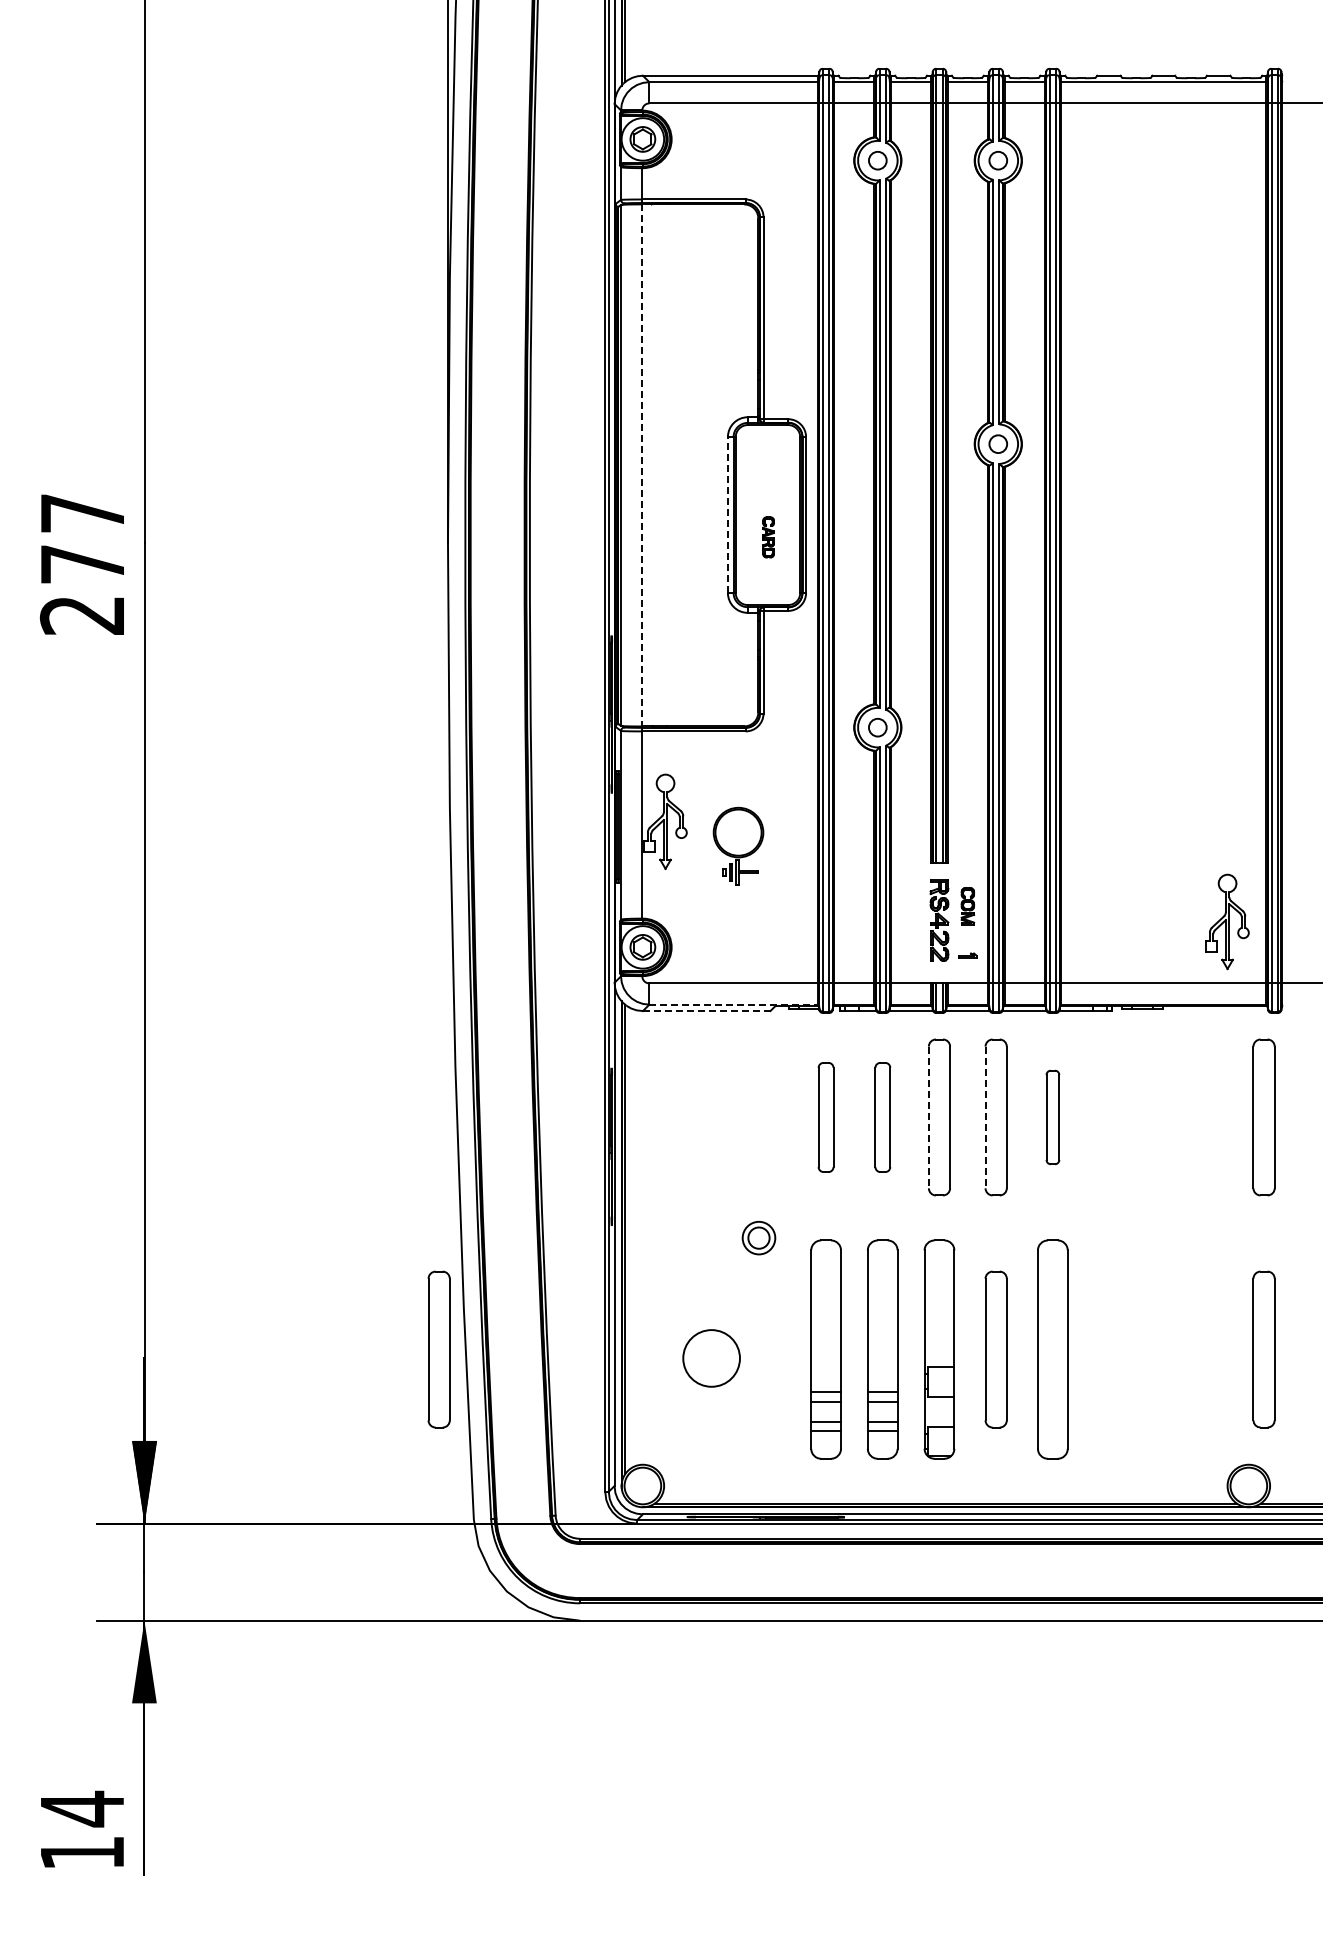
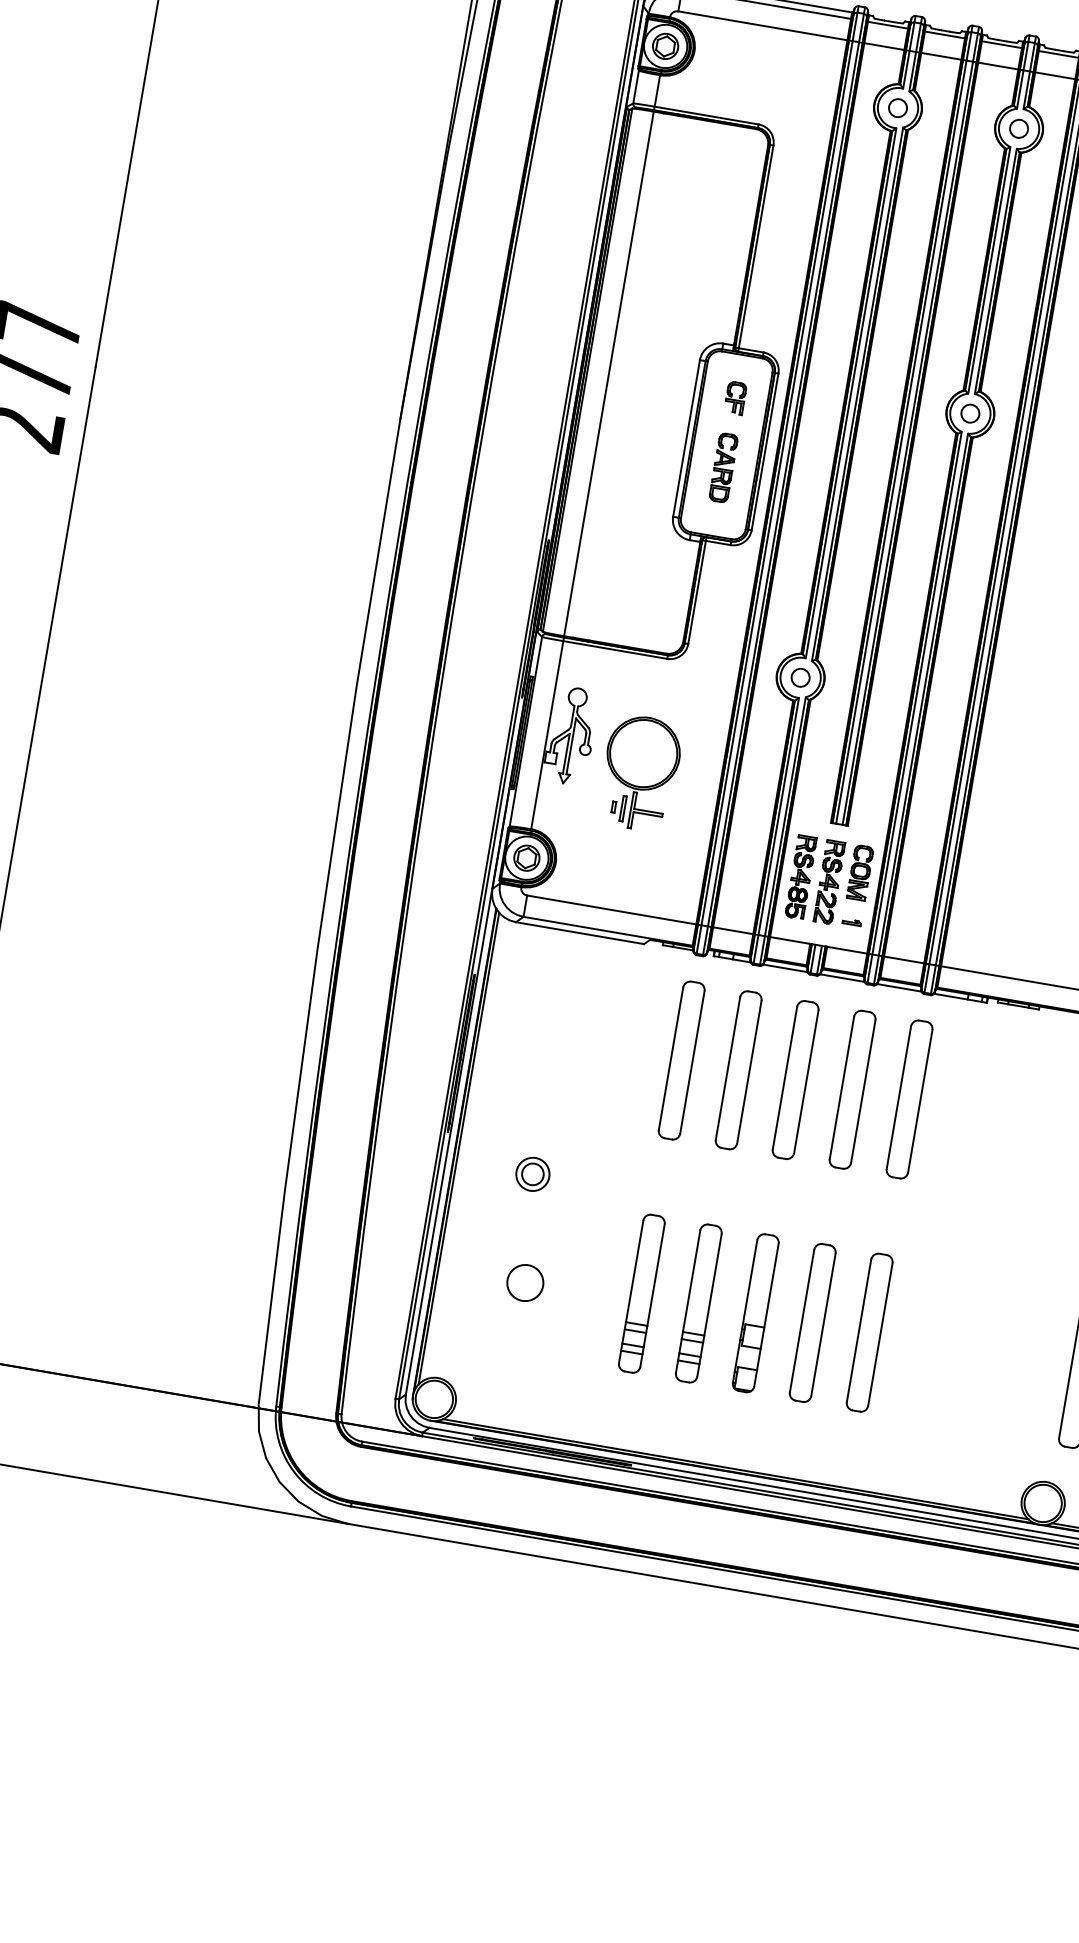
line: (642, 465) -> (609, 373), dashed -> solid
part: (768, 467) -> (735, 397), added
line: (727, 515) -> (686, 438), dashed -> solid
part: (768, 537) -> (723, 467), size x1.67
part: (738, 845) -> (640, 772), size x1.43
part: (967, 906) -> (860, 872), size x1.43
part: (911, 920) -> (801, 877), added
line: (734, 1004) -> (609, 931), dashed -> solid
line: (706, 1011) -> (579, 933), dashed -> solid
part: (825, 1117) -> (681, 1060), size x1.43
part: (882, 1117) -> (738, 1070), size x1.43
line: (928, 1117) -> (784, 1078), dashed -> solid
line: (985, 1117) -> (841, 1087), dashed -> solid
part: (1052, 1117) -> (909, 1099), size x1.67
part: (758, 1238) -> (532, 1174), moved
part: (438, 1349) -> (252, 1227), removed
part: (825, 1349) -> (641, 1293), size x0.71
part: (882, 1349) -> (698, 1303), size x0.71
part: (939, 1349) -> (755, 1313), size x0.71
part: (1052, 1349) -> (869, 1332), size x0.71
circle: (711, 1358) -> (525, 1283), size x0.62

